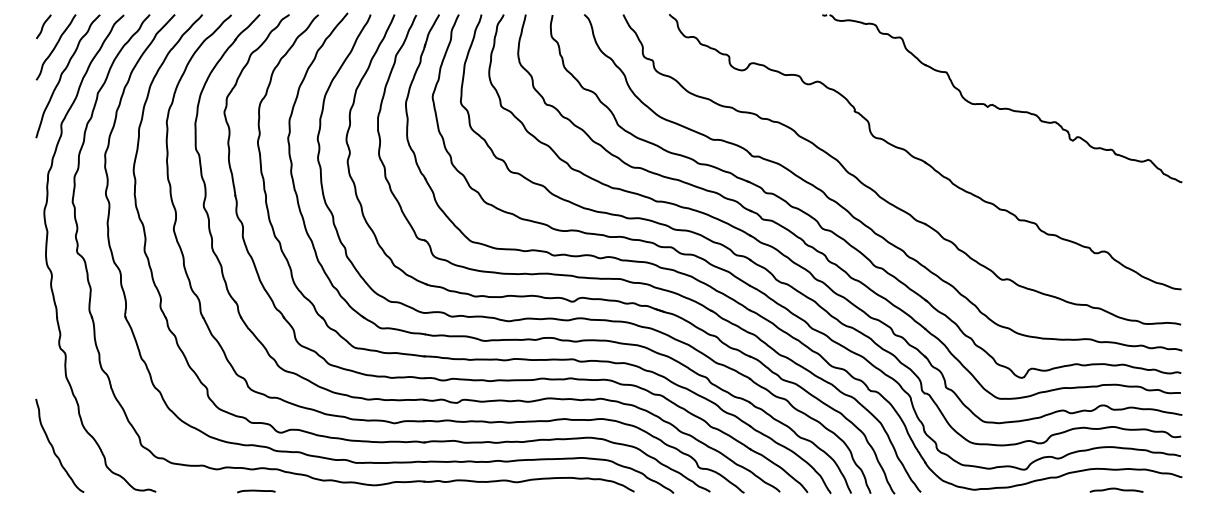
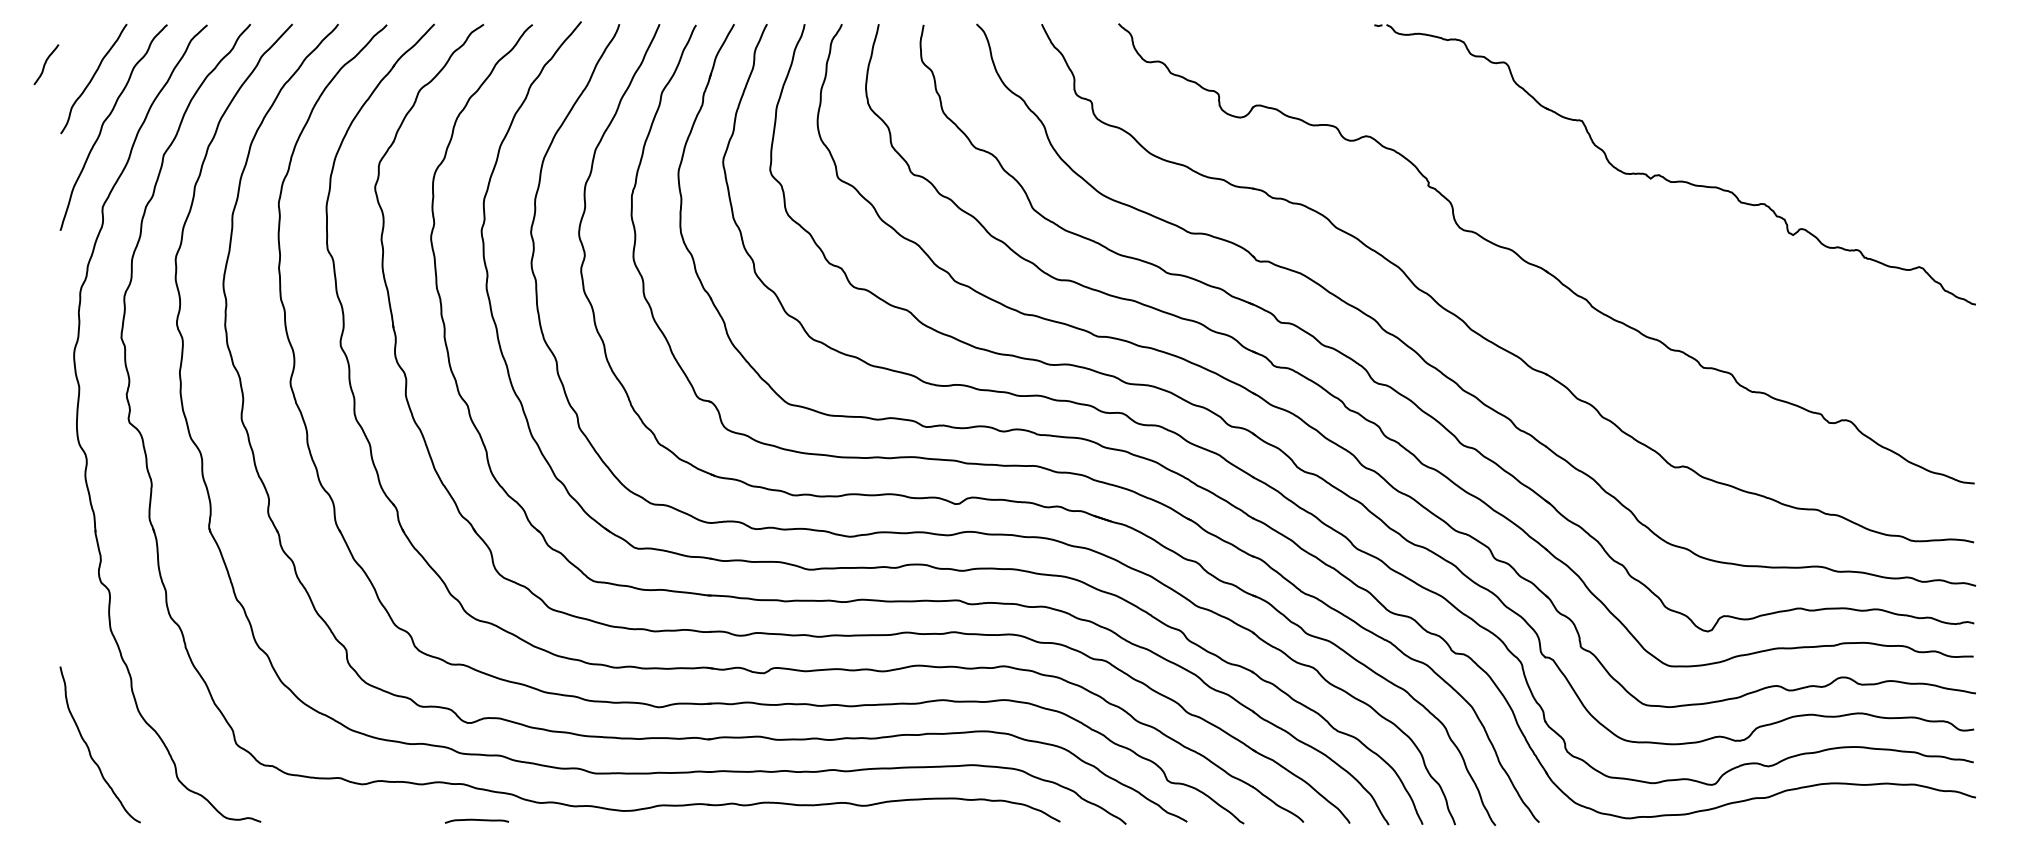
curve: (43, 26) -> (45, 64), moved
curve: (1116, 489) -> (1866, 817), removed
curve: (256, 491) -> (477, 821), moved

